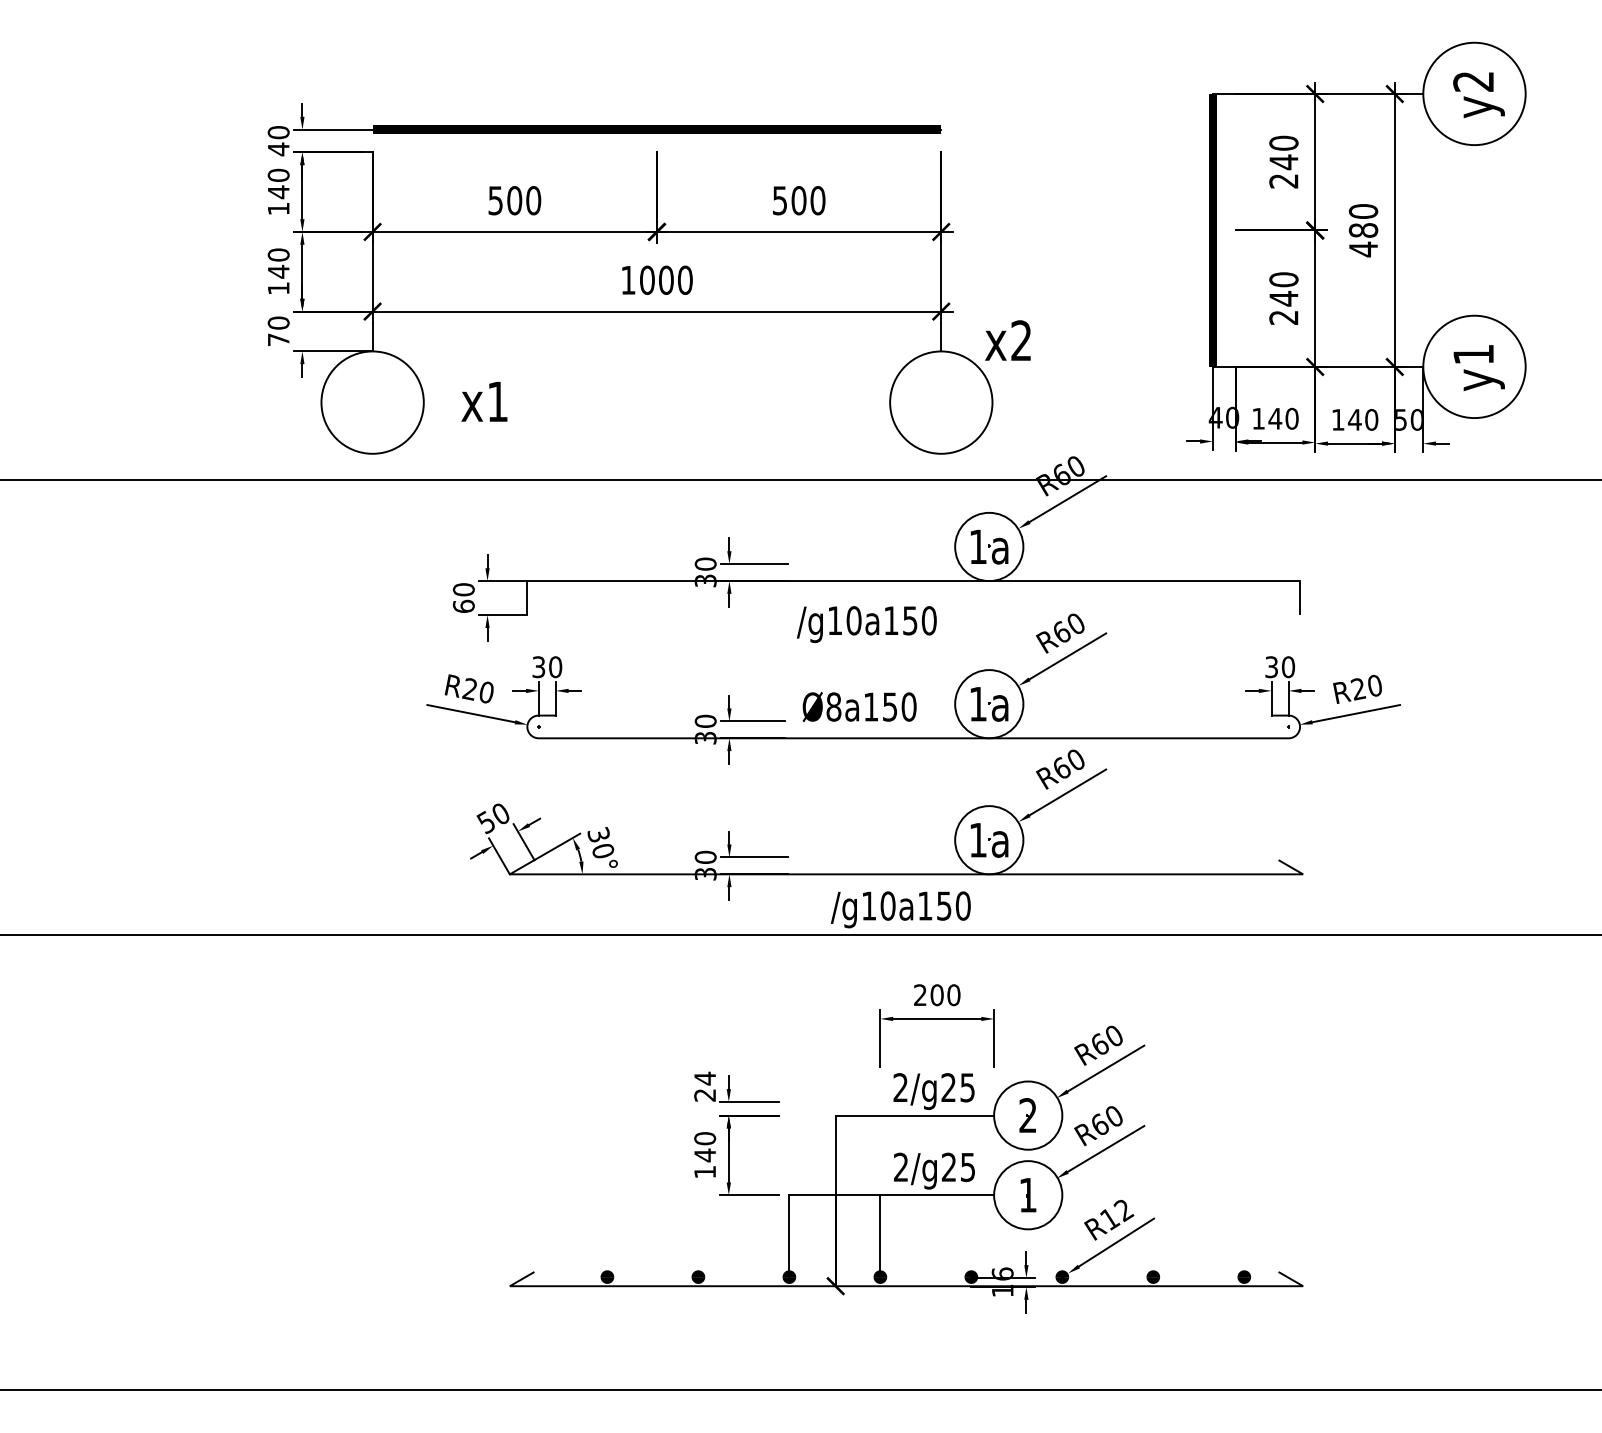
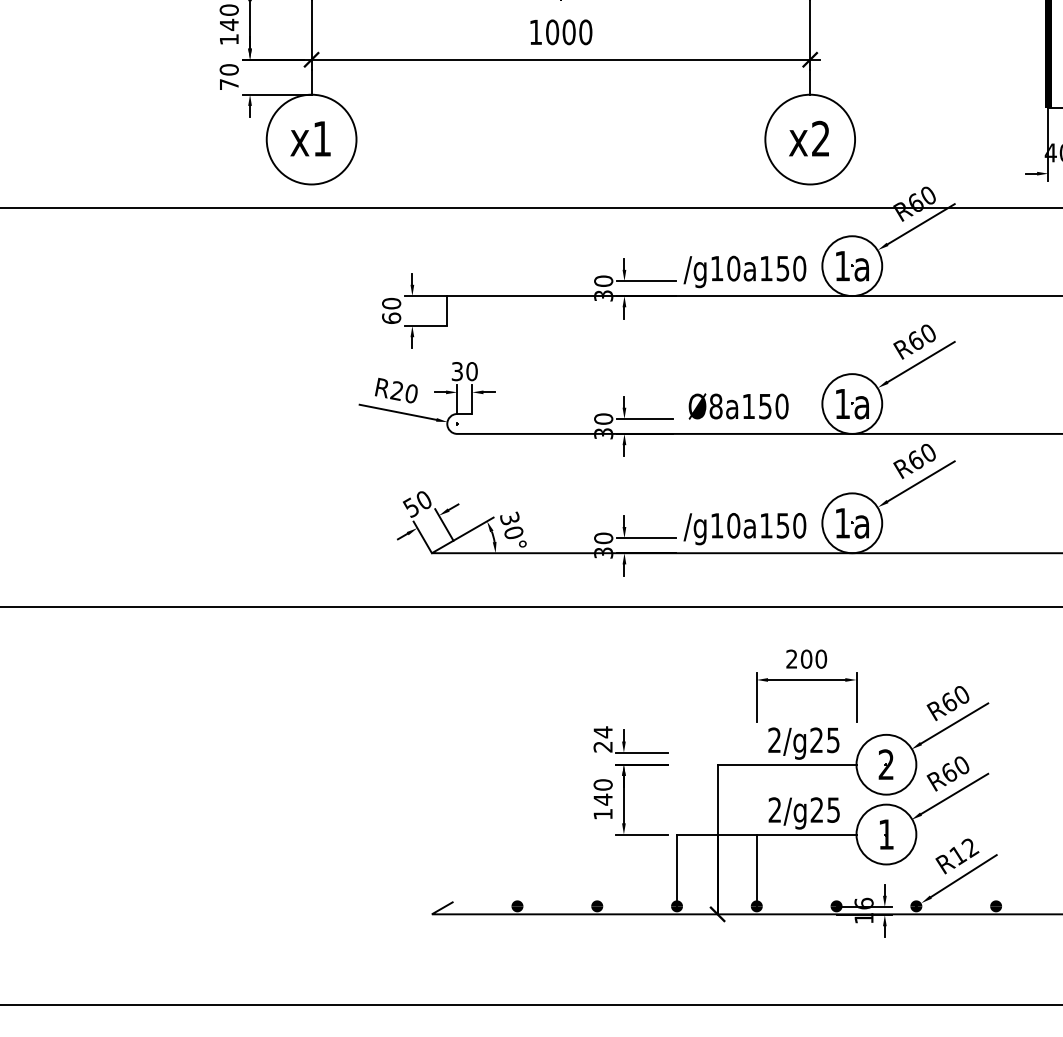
text: (1007, 340) -> (808, 138), moved
text: (484, 401) -> (310, 138), moved
text: (866, 624) -> (744, 271), moved
text: (900, 909) -> (744, 528), moved

